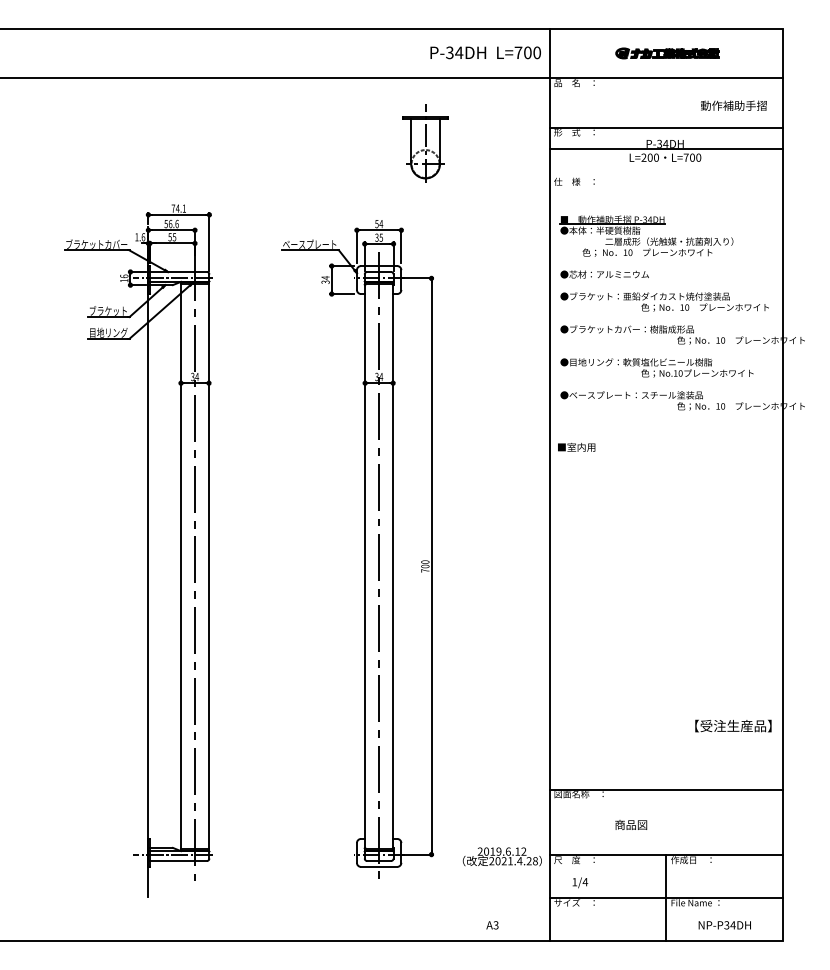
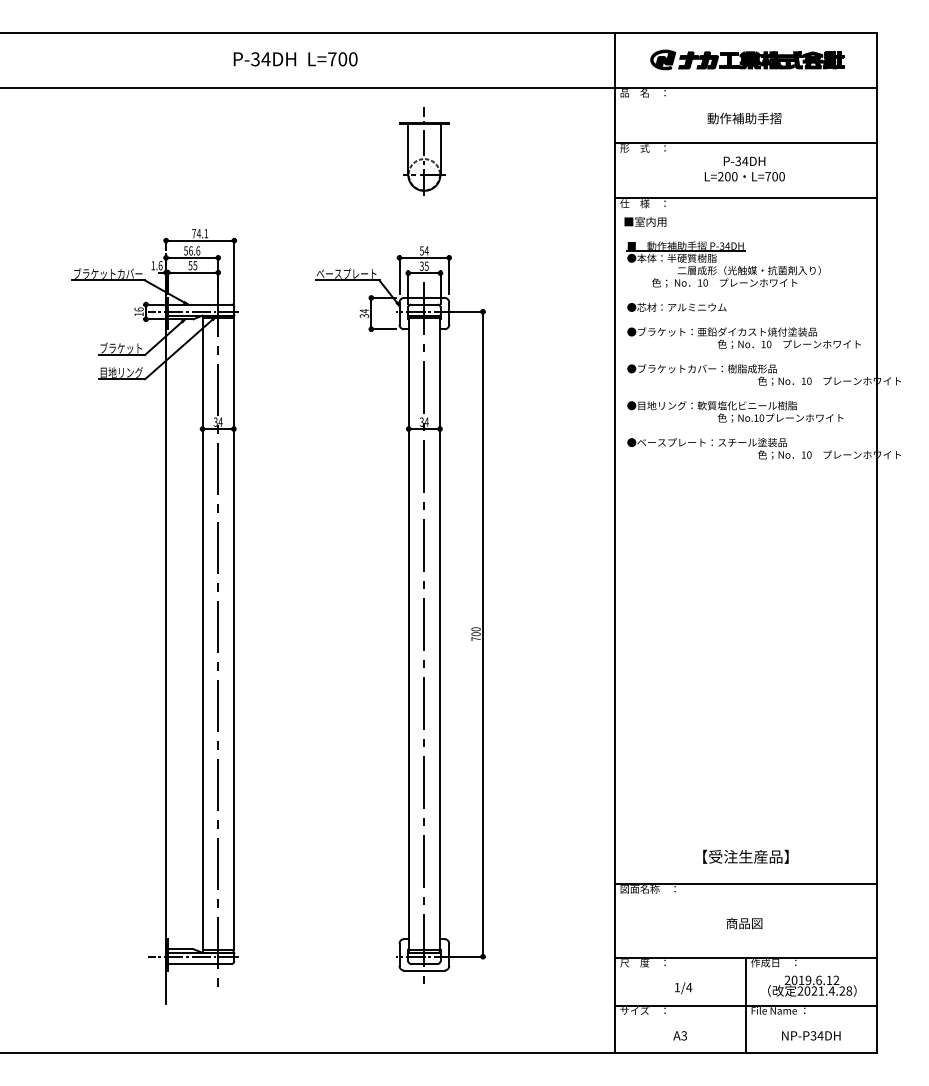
text: (485, 53) -> (295, 59), moved
part: (667, 53) -> (747, 59), size x1.67
text: (733, 105) -> (744, 118), moved
part: (425, 143) -> (424, 151), moved
line: (666, 149) -> (745, 198), moved
text: (576, 447) -> (645, 221), moved
text: (733, 725) -> (745, 856), moved
text: (631, 824) -> (744, 923), moved
text: (502, 856) -> (812, 985), moved
text: (580, 883) -> (683, 988), moved
text: (491, 924) -> (679, 1035), moved

